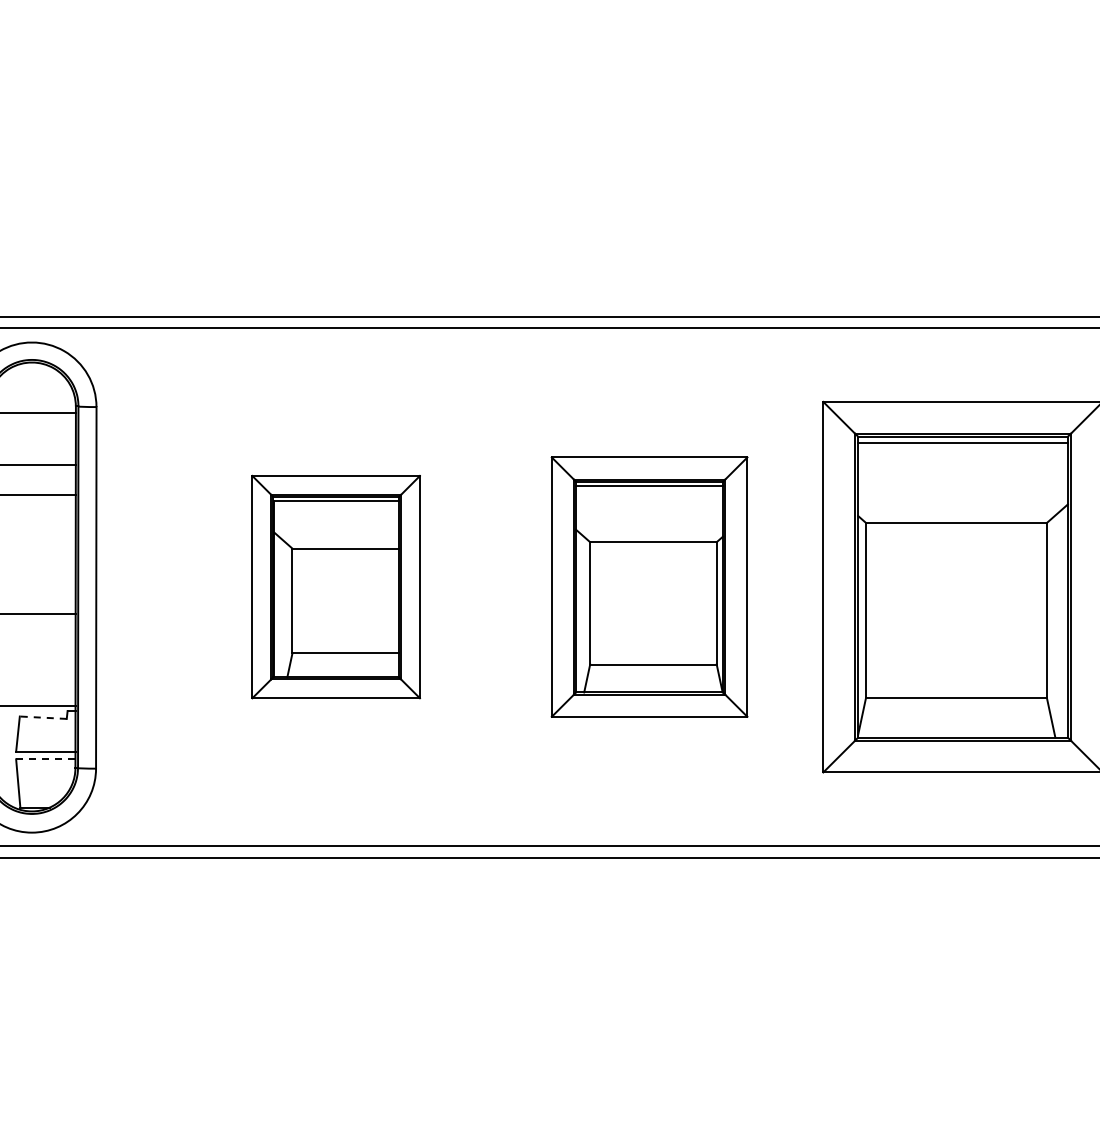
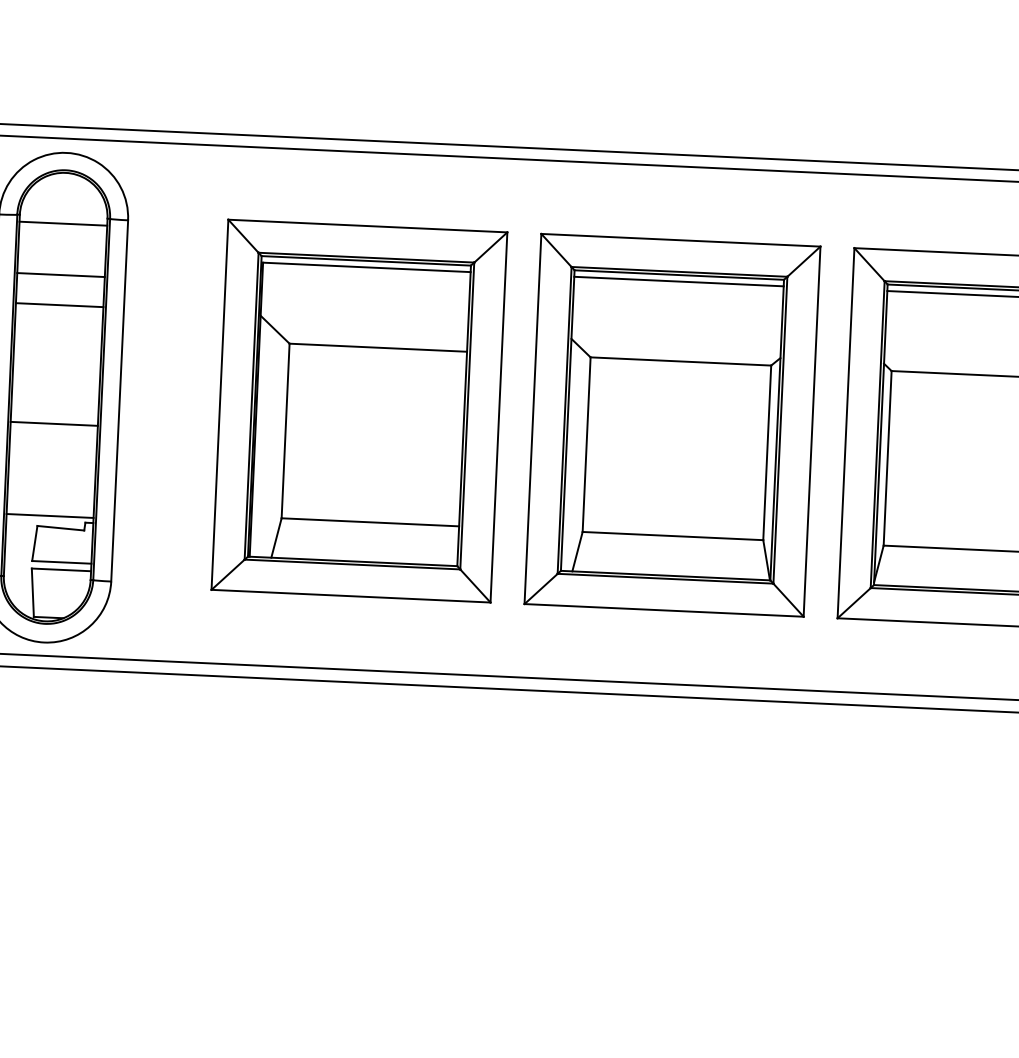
part: (335, 586) -> (358, 410), size x1.67
part: (649, 586) -> (672, 424), size x1.43
line: (43, 717) -> (61, 528), dashed -> solid
line: (45, 759) -> (61, 570), dashed -> solid

